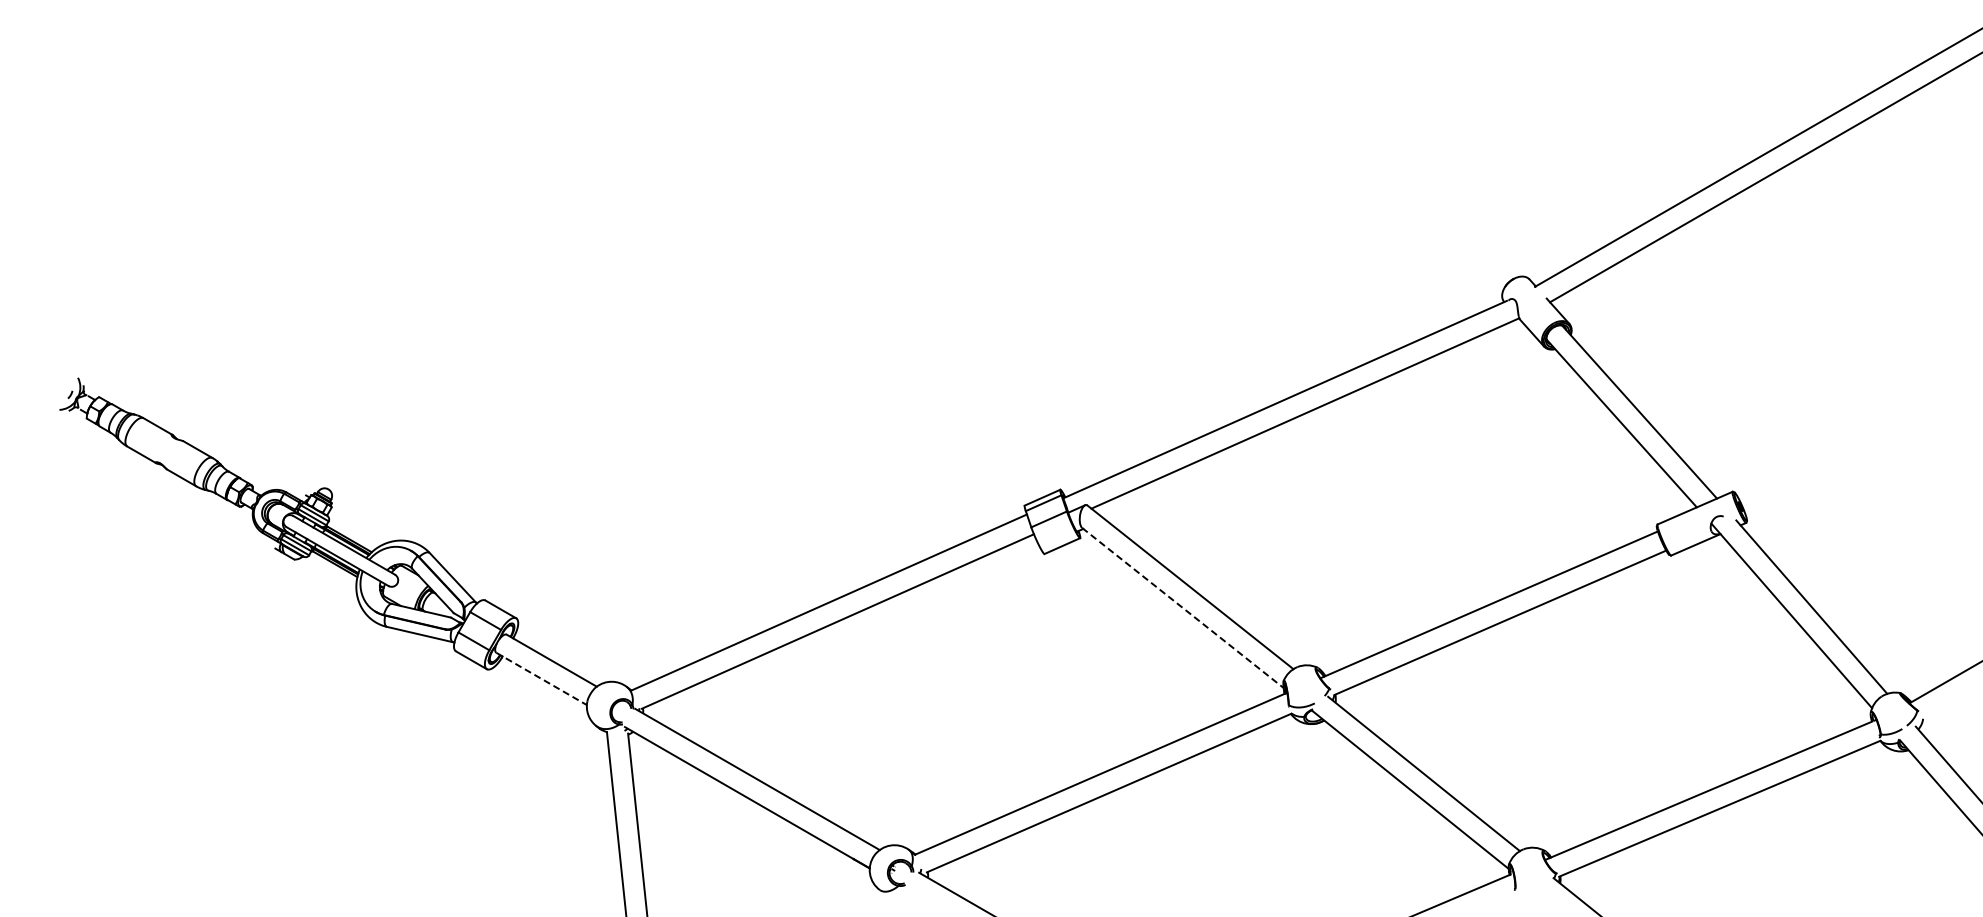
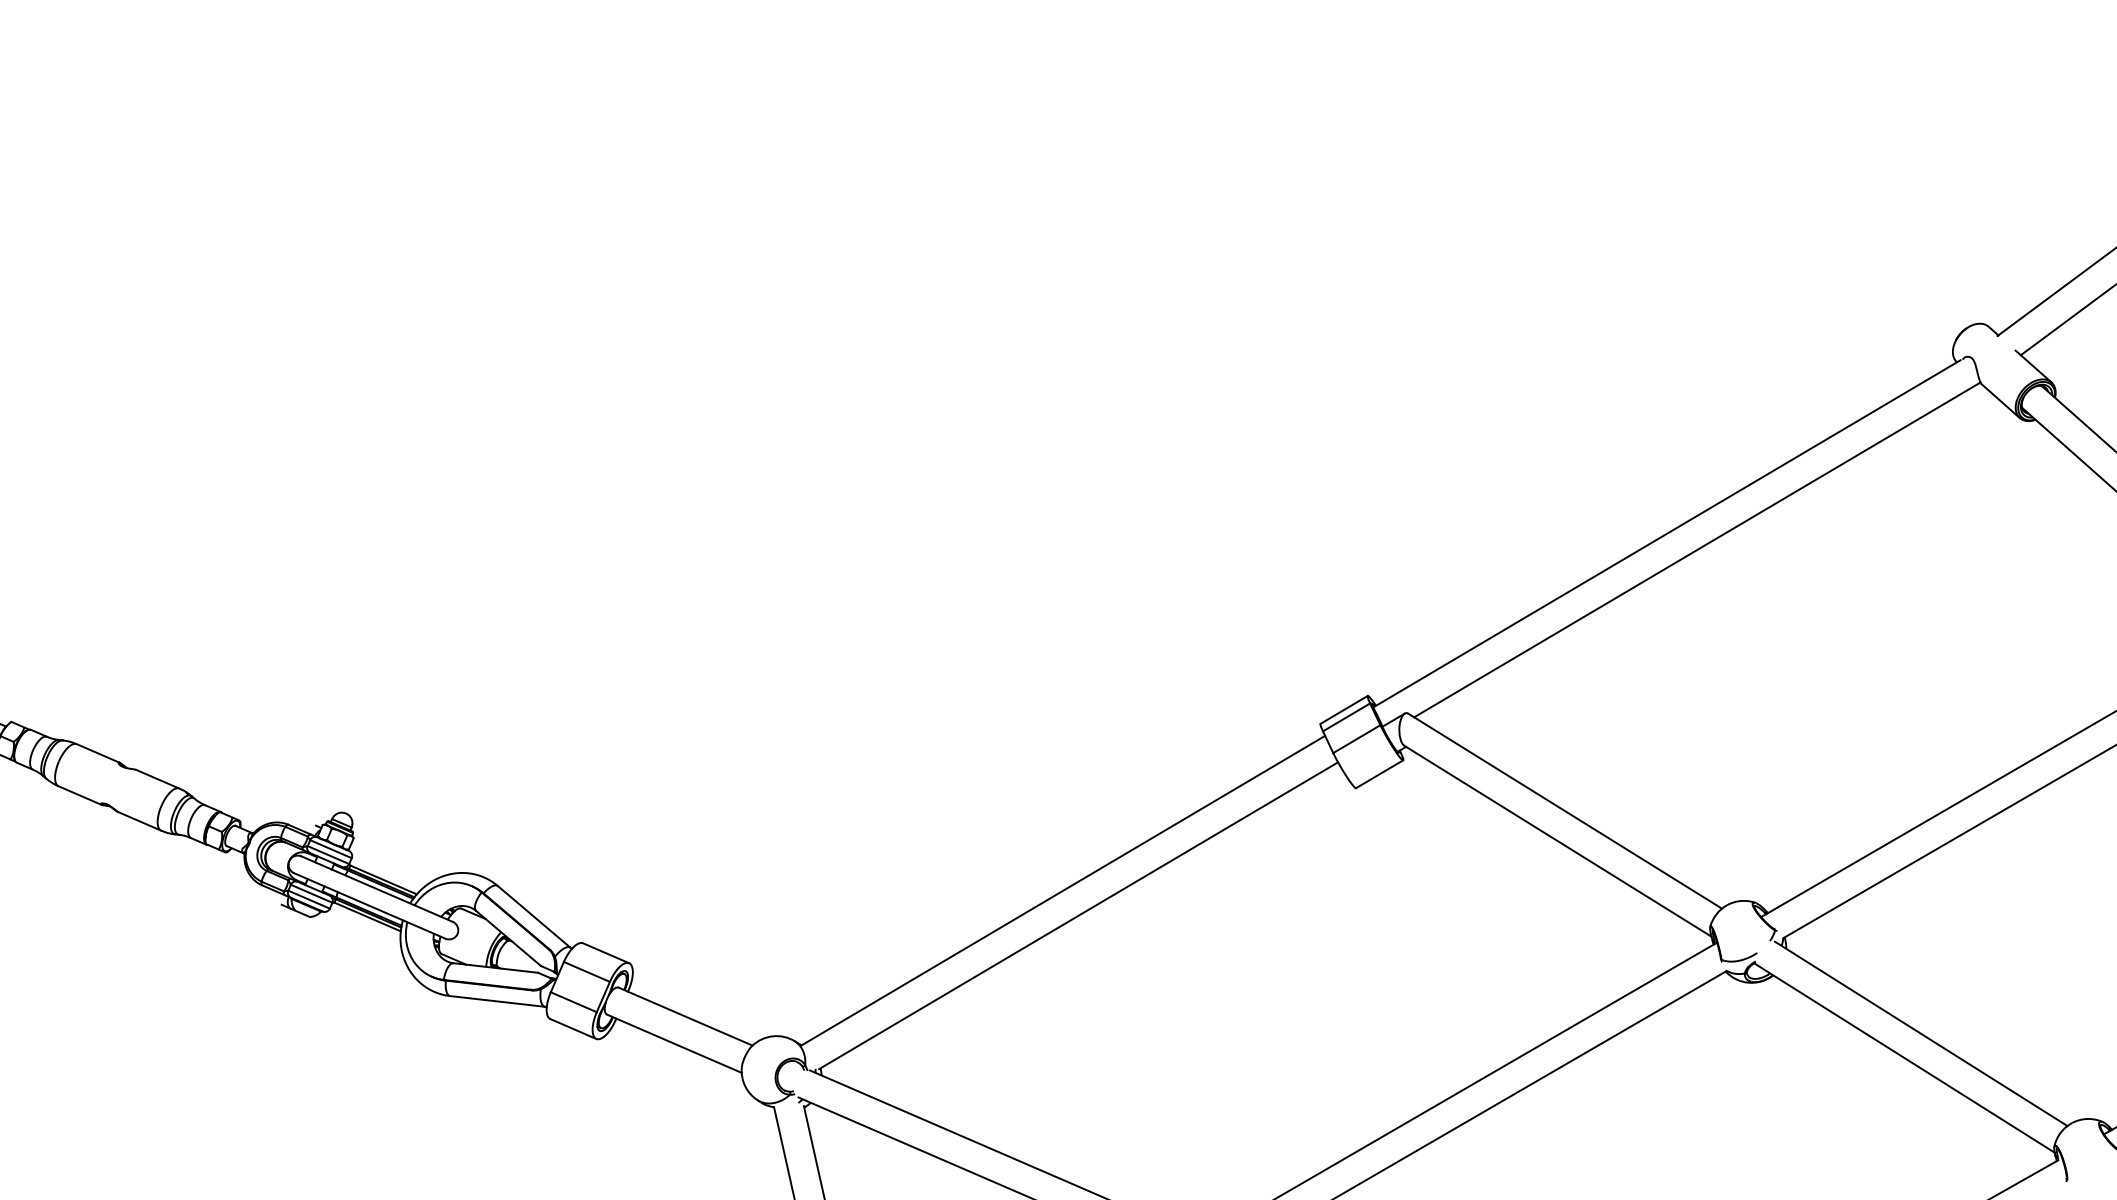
line: (1182, 608) -> (1557, 841), dashed -> solid
line: (542, 679) -> (675, 1044), dashed -> solid

